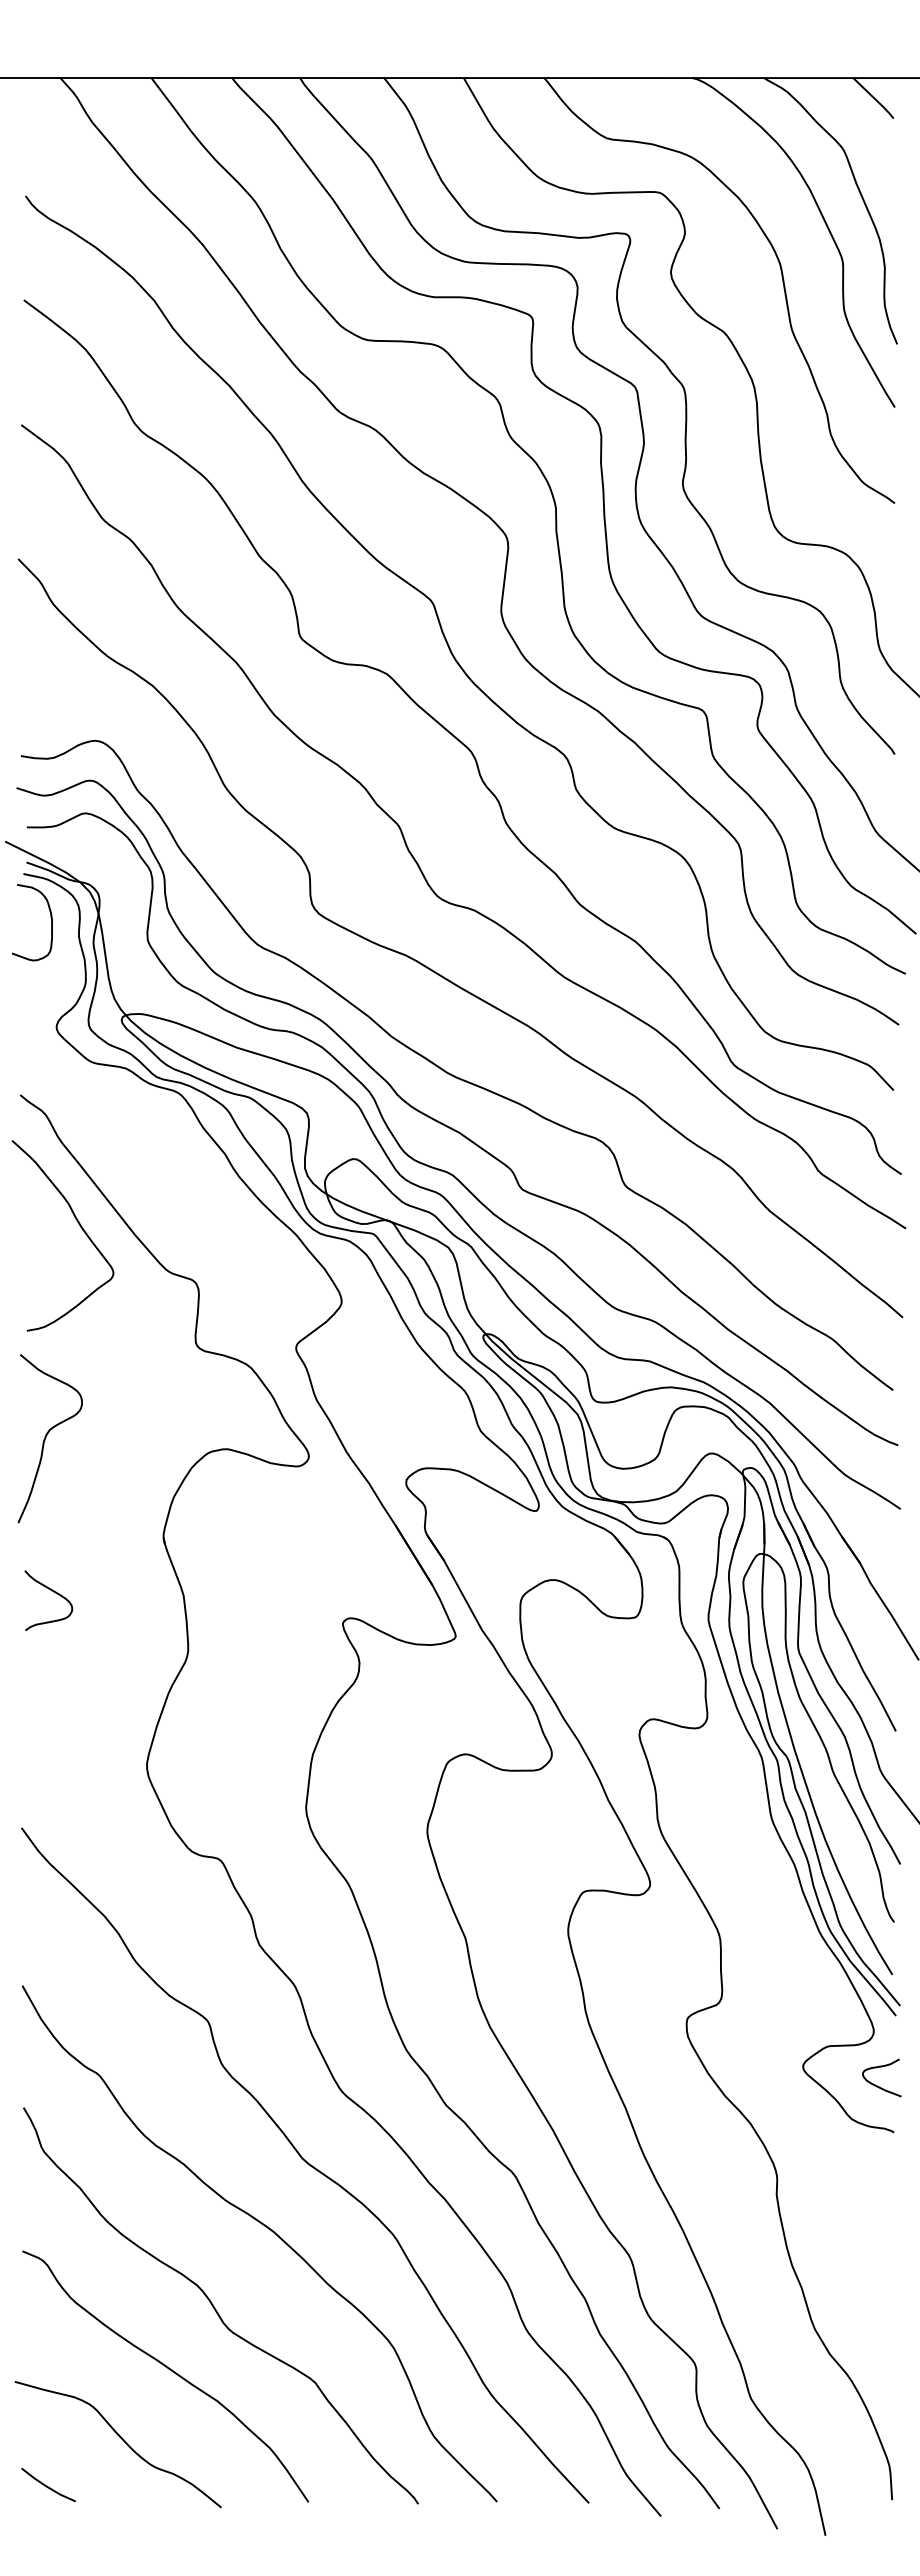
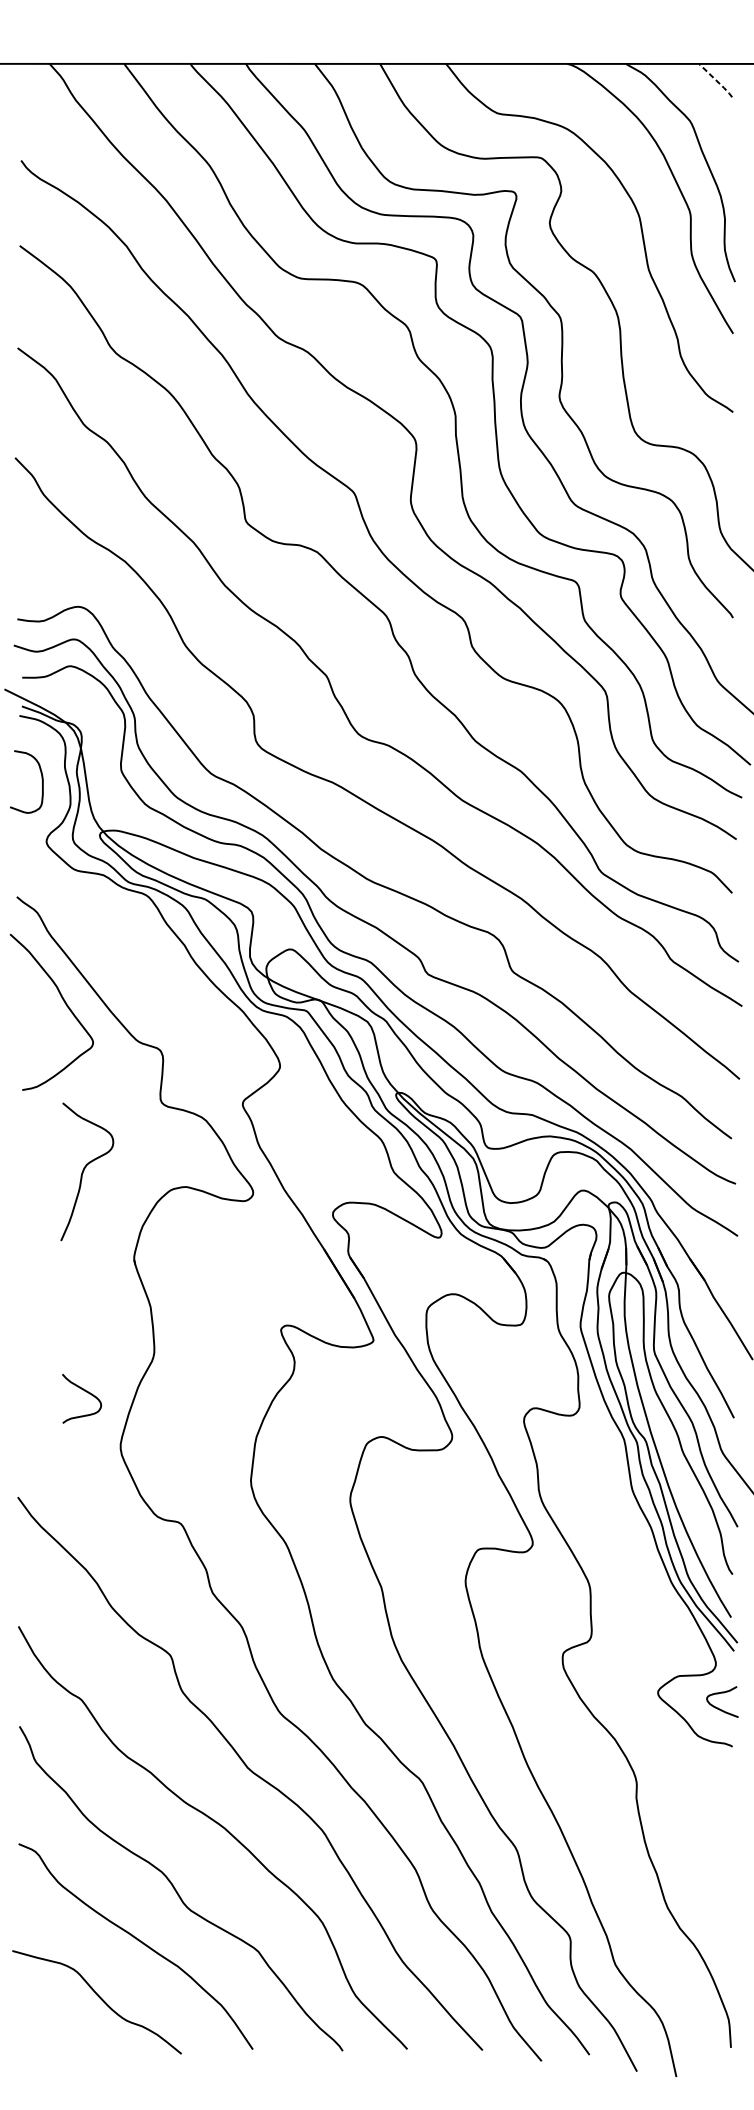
line: (874, 98) -> (716, 80), solid -> dashed
curve: (50, 918) -> (41, 778), moved
curve: (46, 1438) -> (84, 1171), moved
curve: (53, 1592) -> (85, 1392), moved
line: (47, 2485) -> (39, 2035), removed

